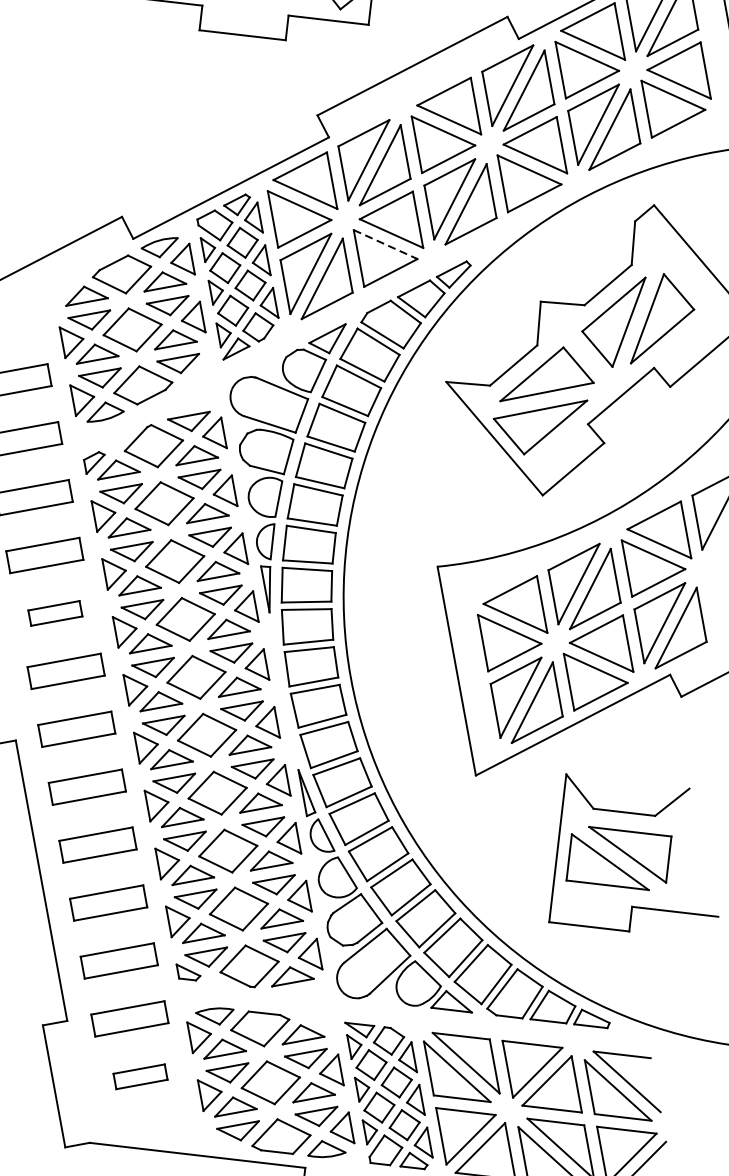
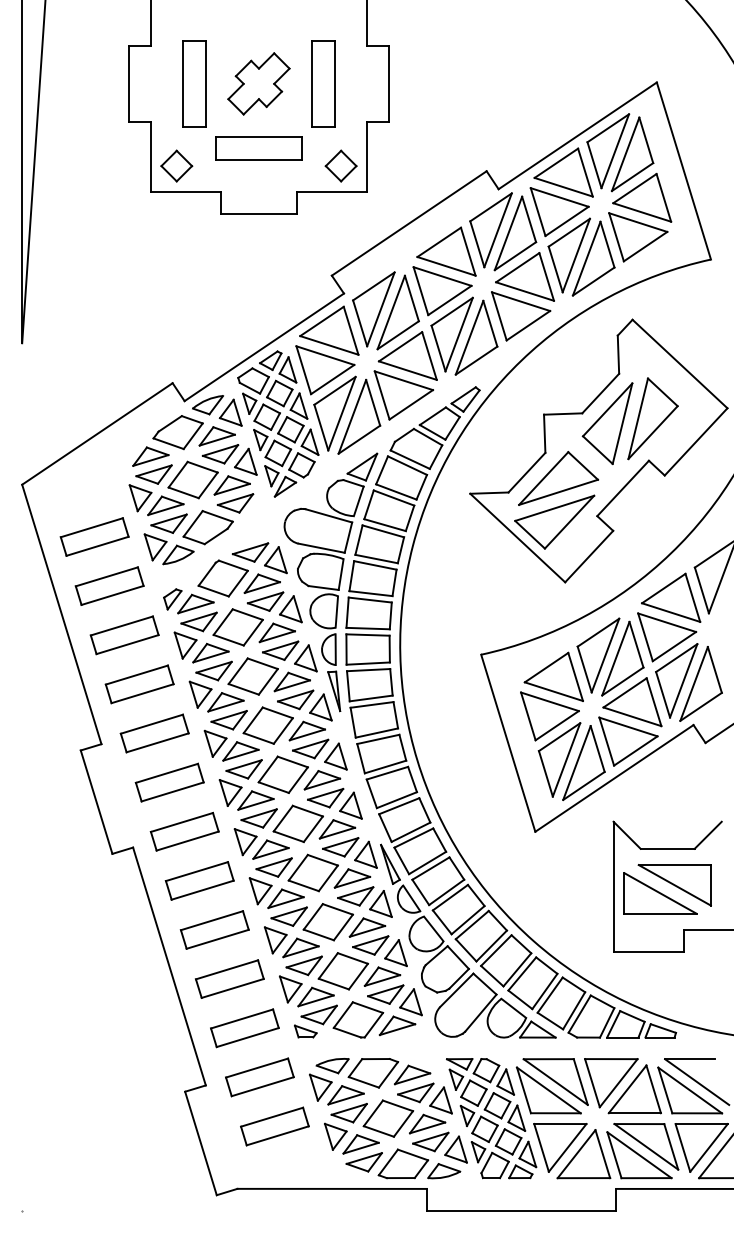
line: (385, 244) -> (403, 380), dashed -> solid
part: (55, 613) -> (154, 733), size x1.43
part: (140, 1076) -> (274, 1126), size x1.43

